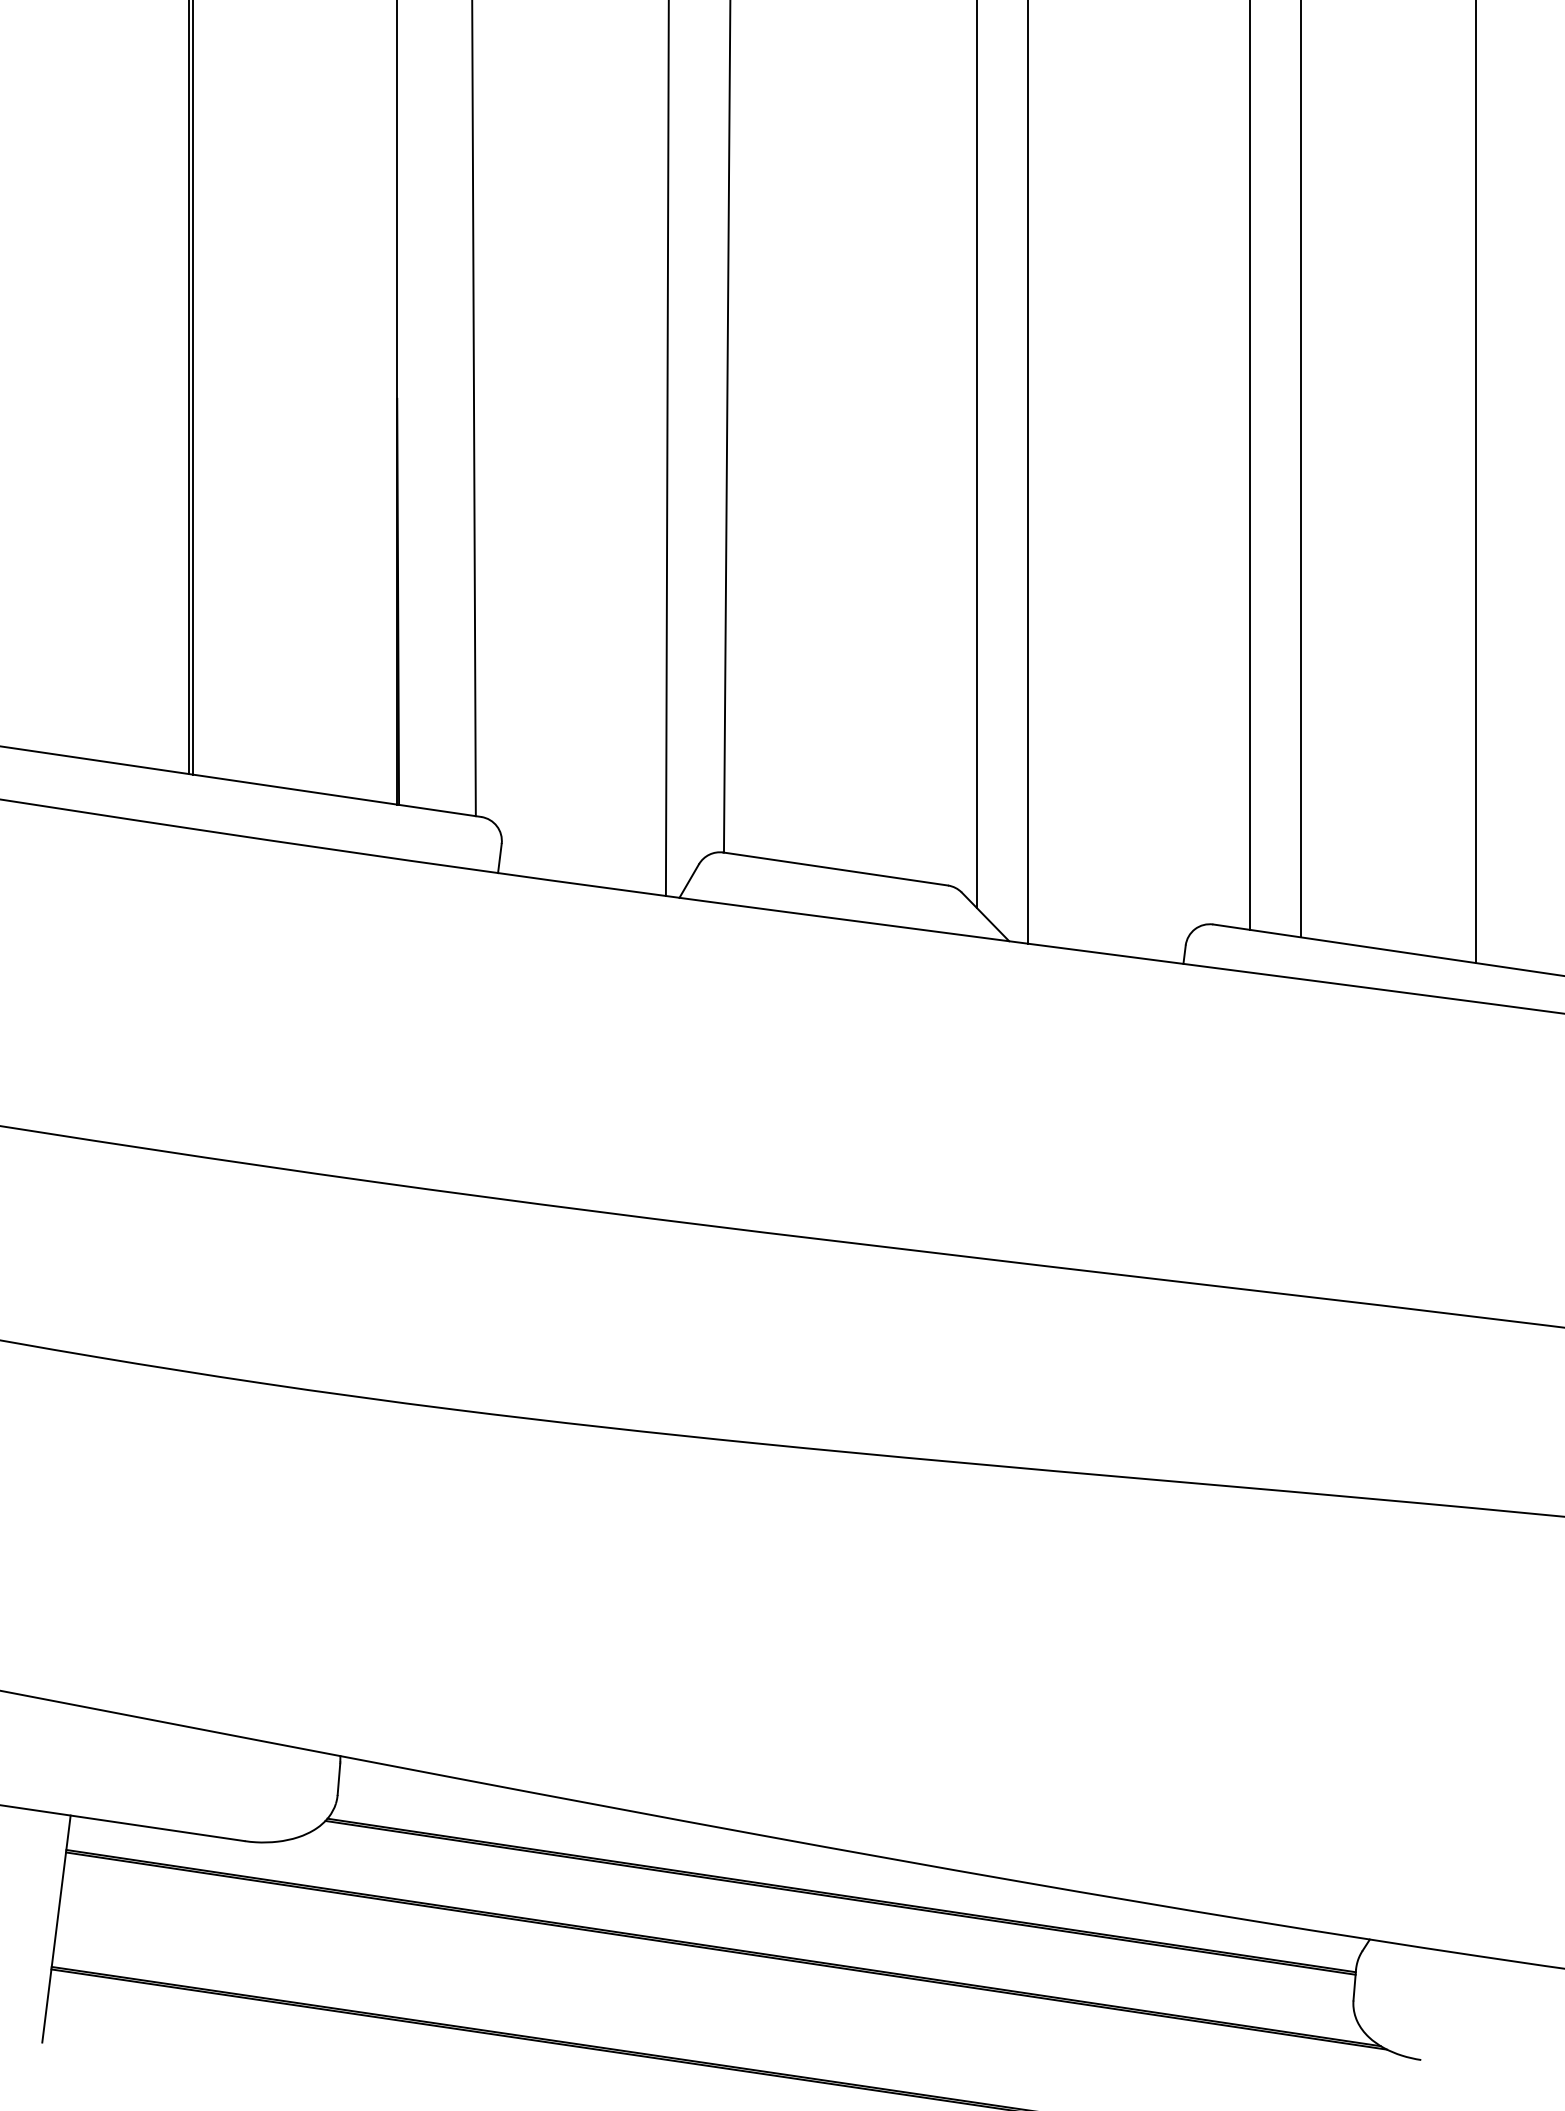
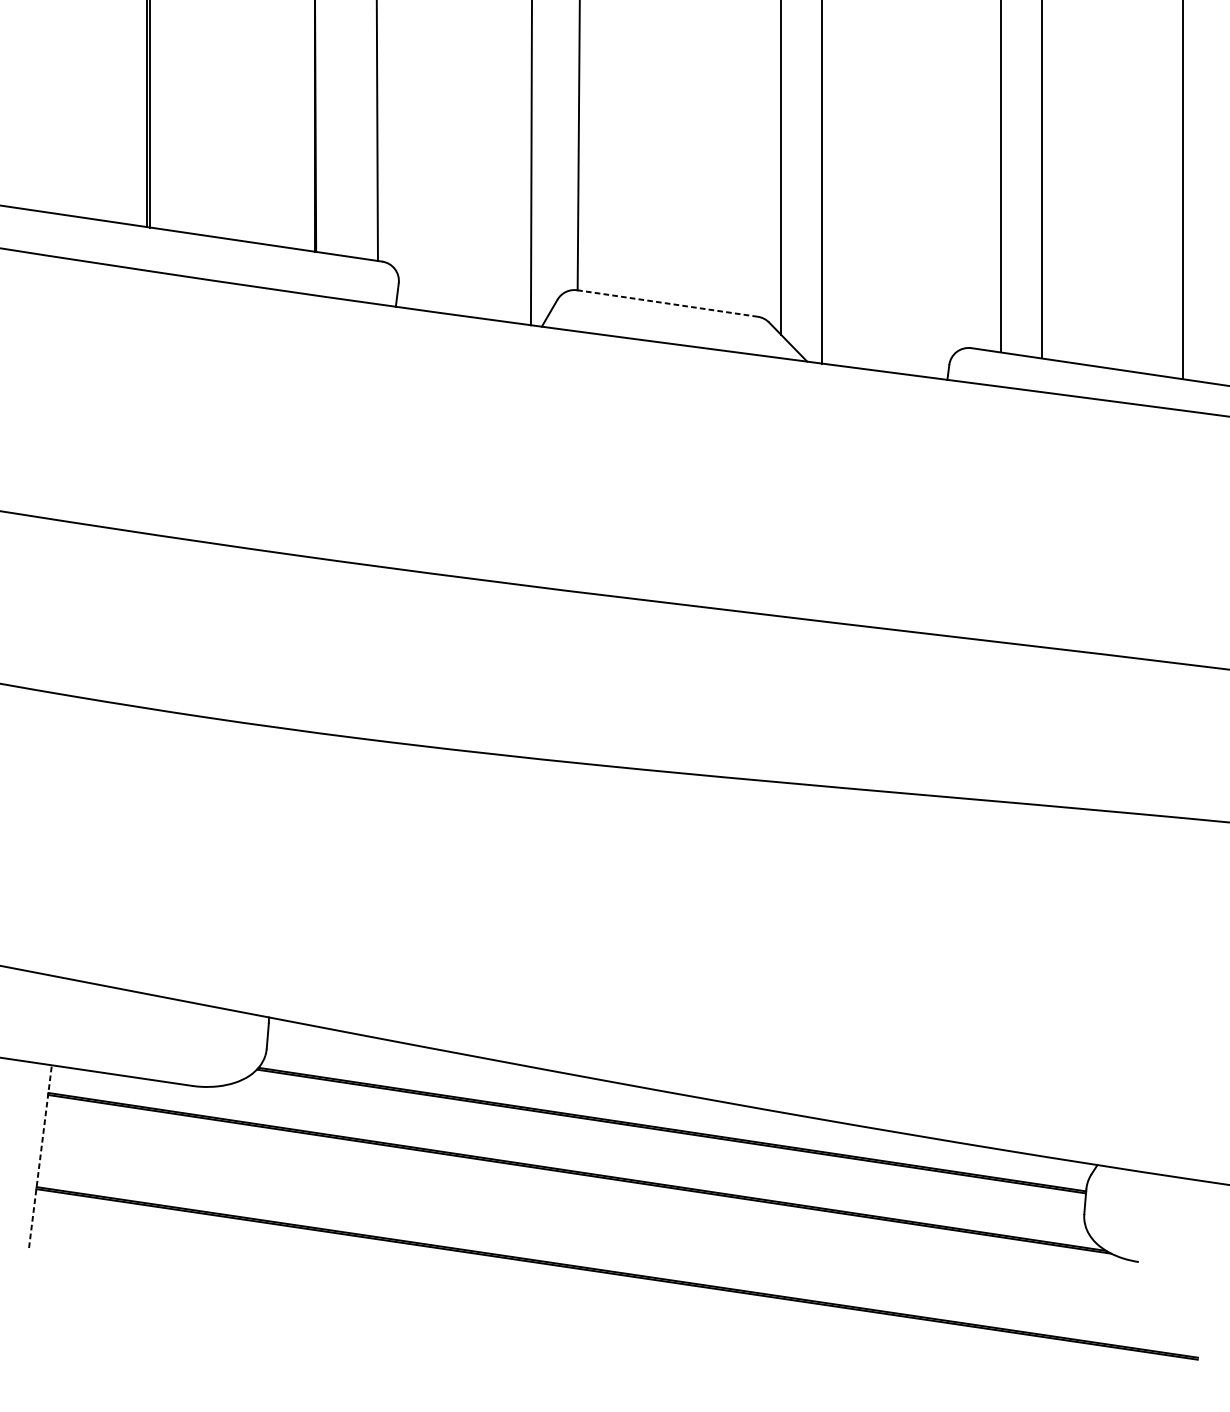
line: (835, 869) -> (667, 303), solid -> dashed
line: (56, 1928) -> (40, 1156), solid -> dashed

